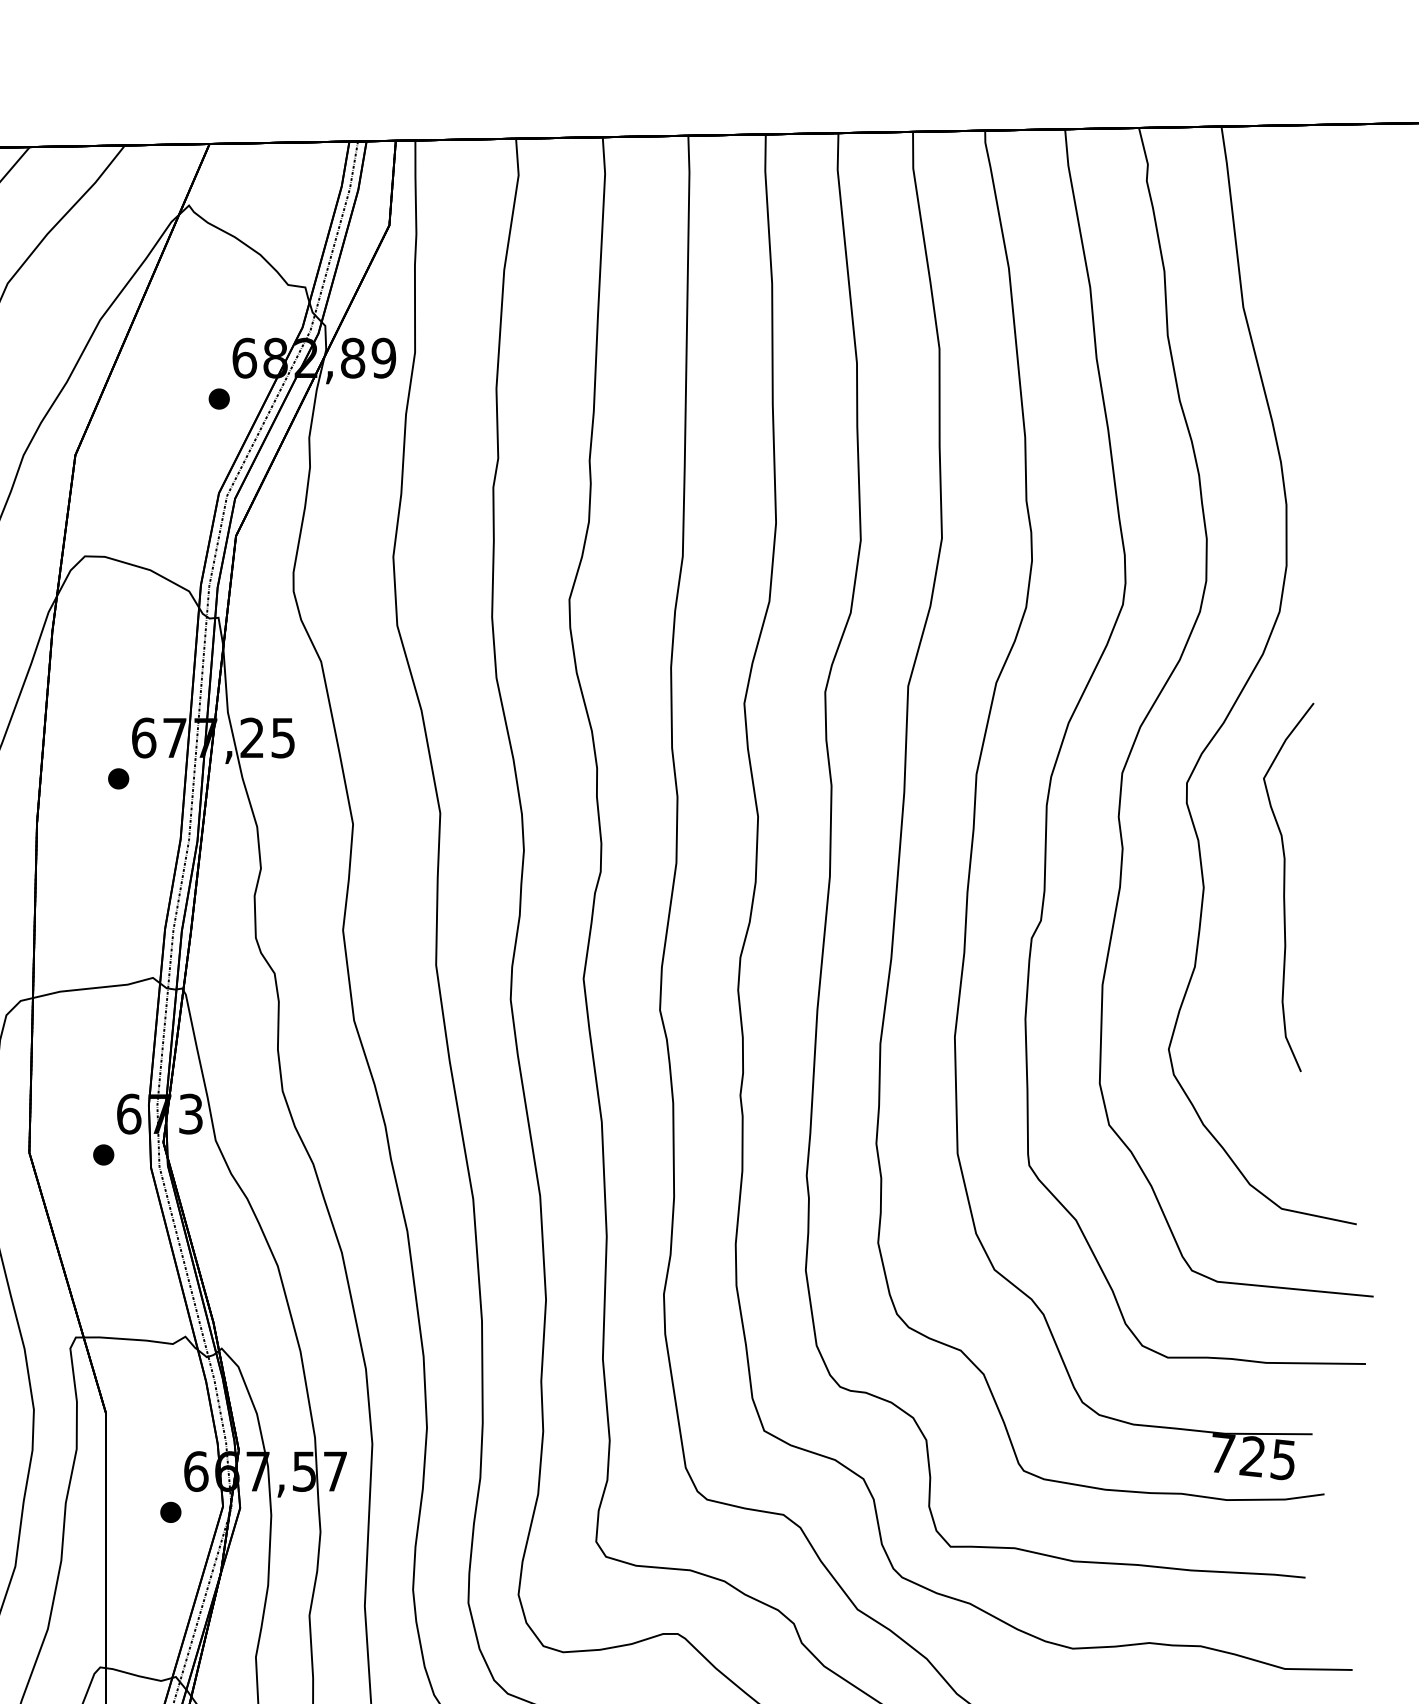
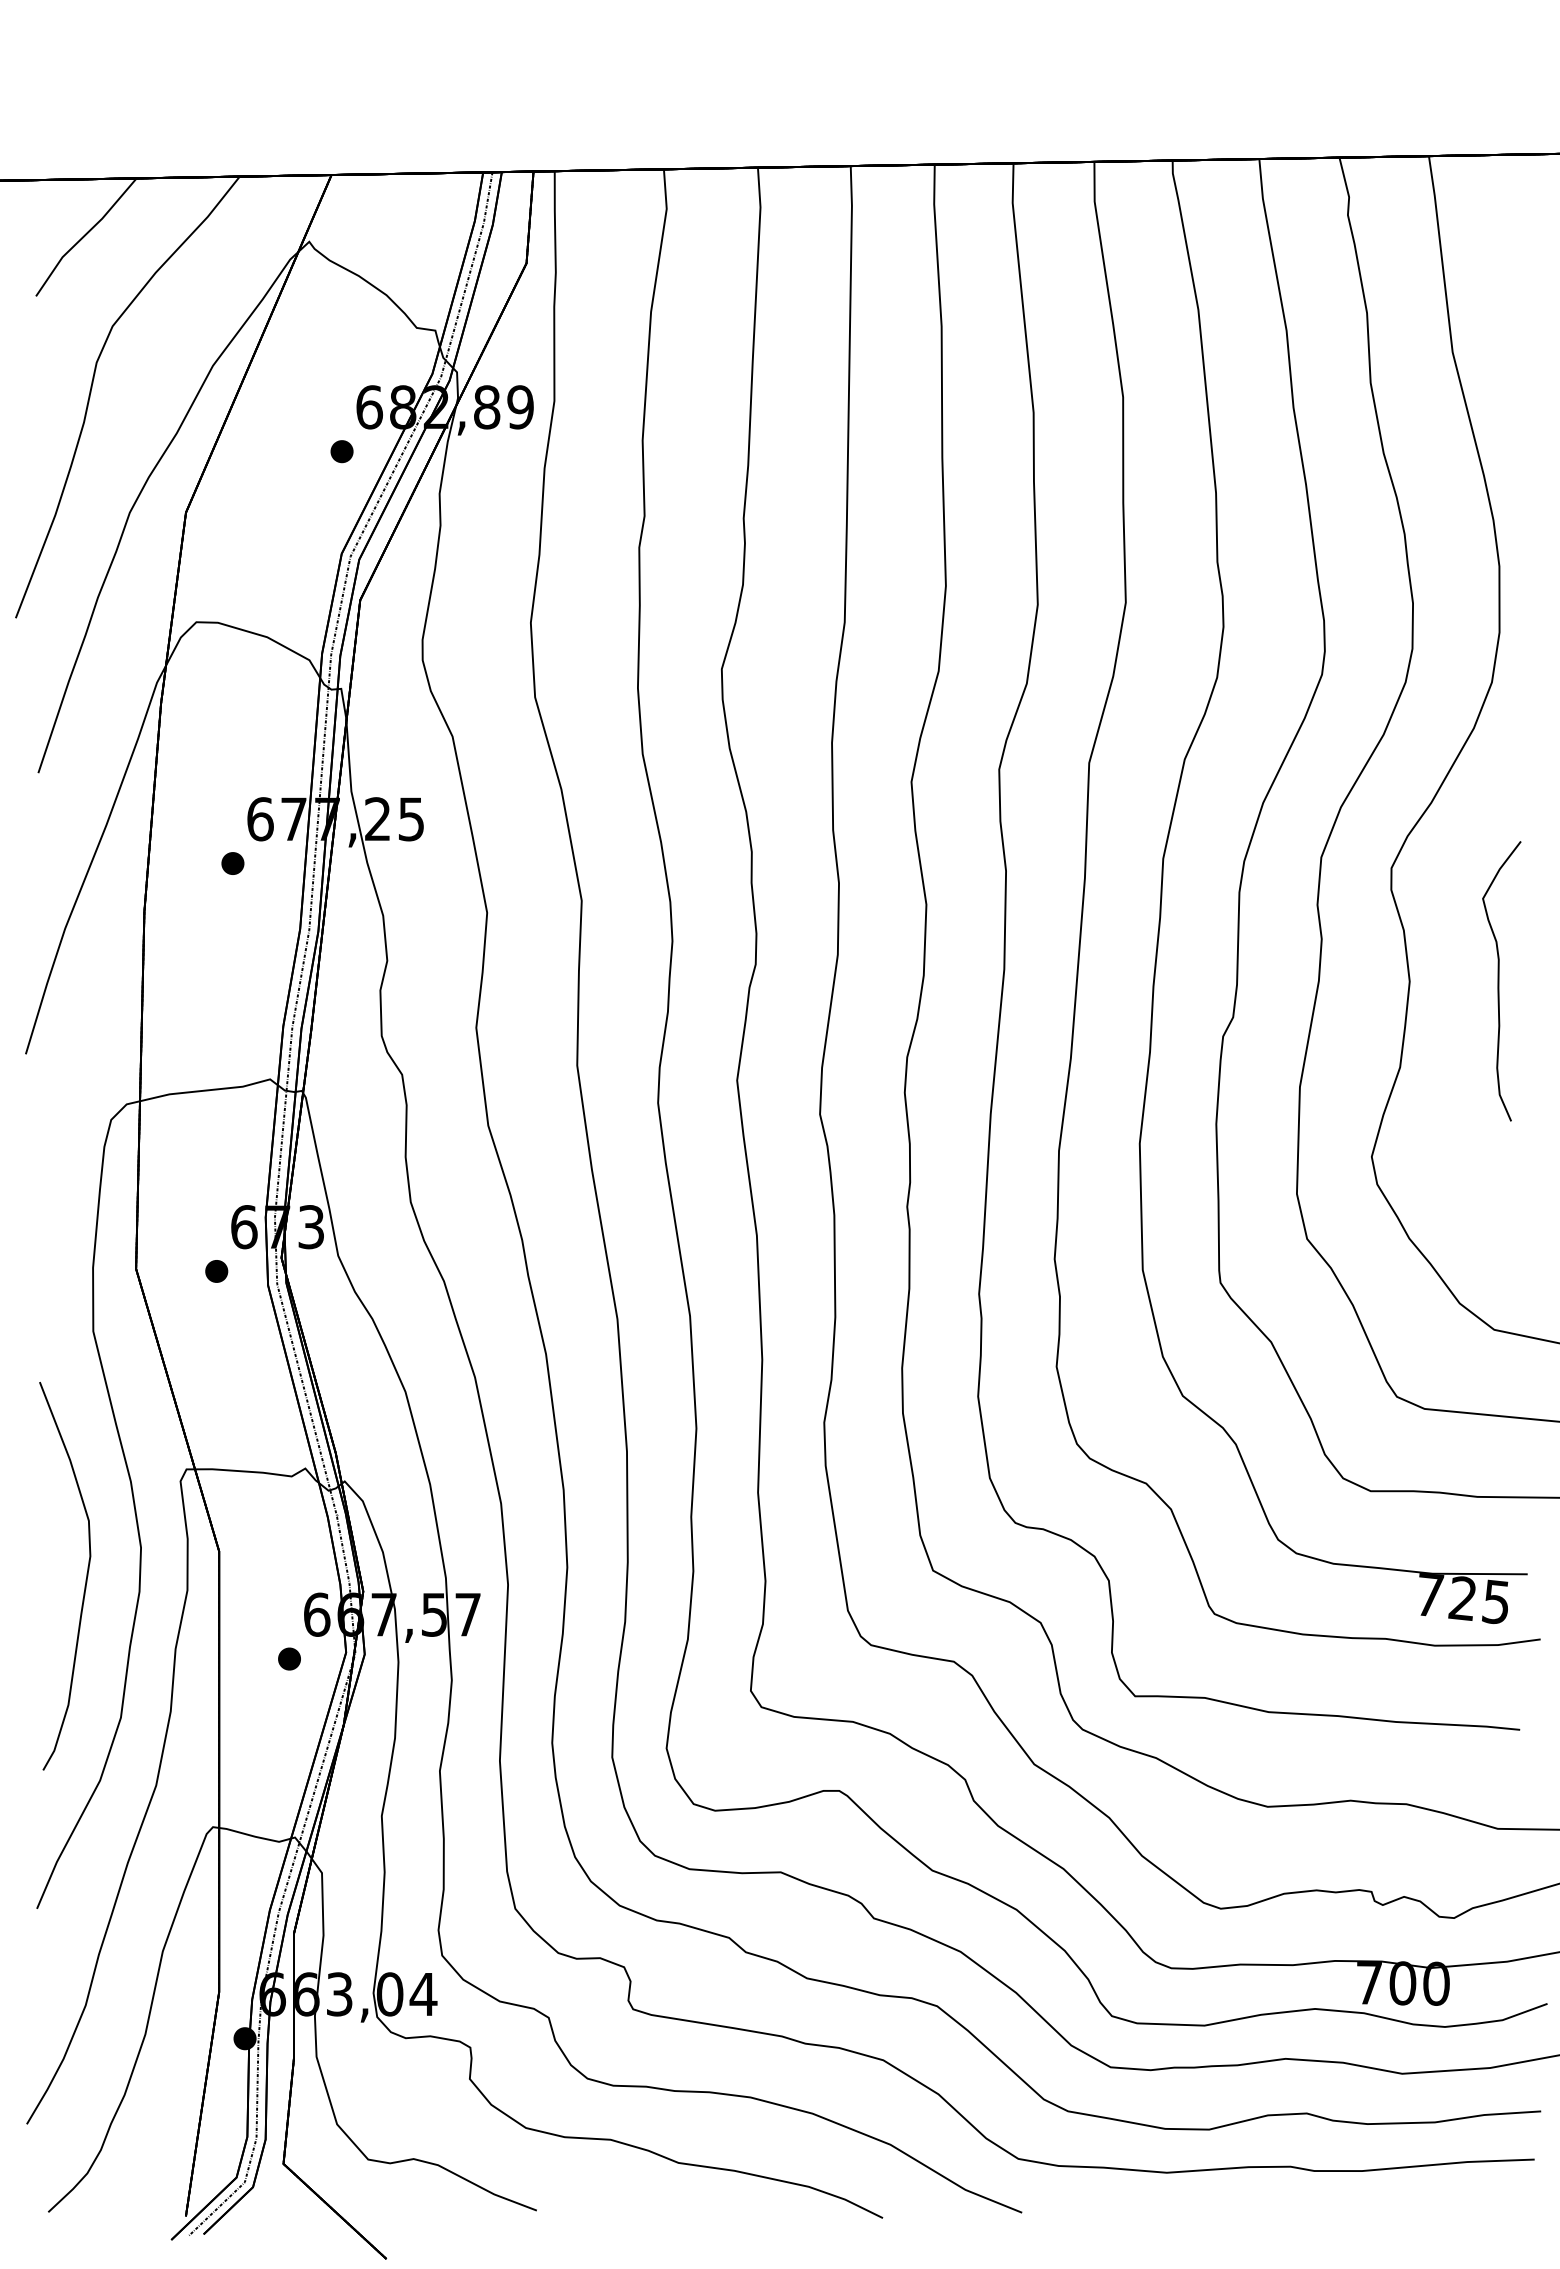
part: (1288, 887) -> (1501, 981), size x0.7

